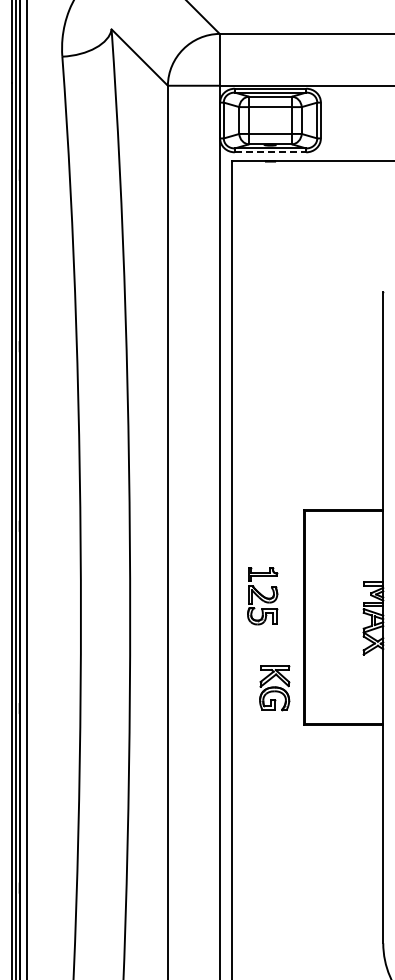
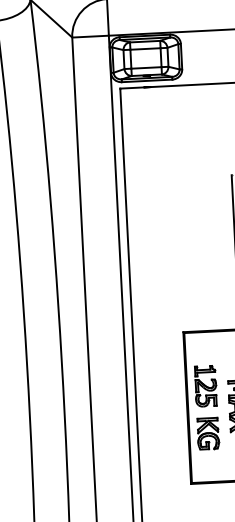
line: (270, 152) -> (147, 81), dashed -> solid
part: (262, 596) -> (205, 386), moved
part: (274, 688) -> (208, 433), moved

